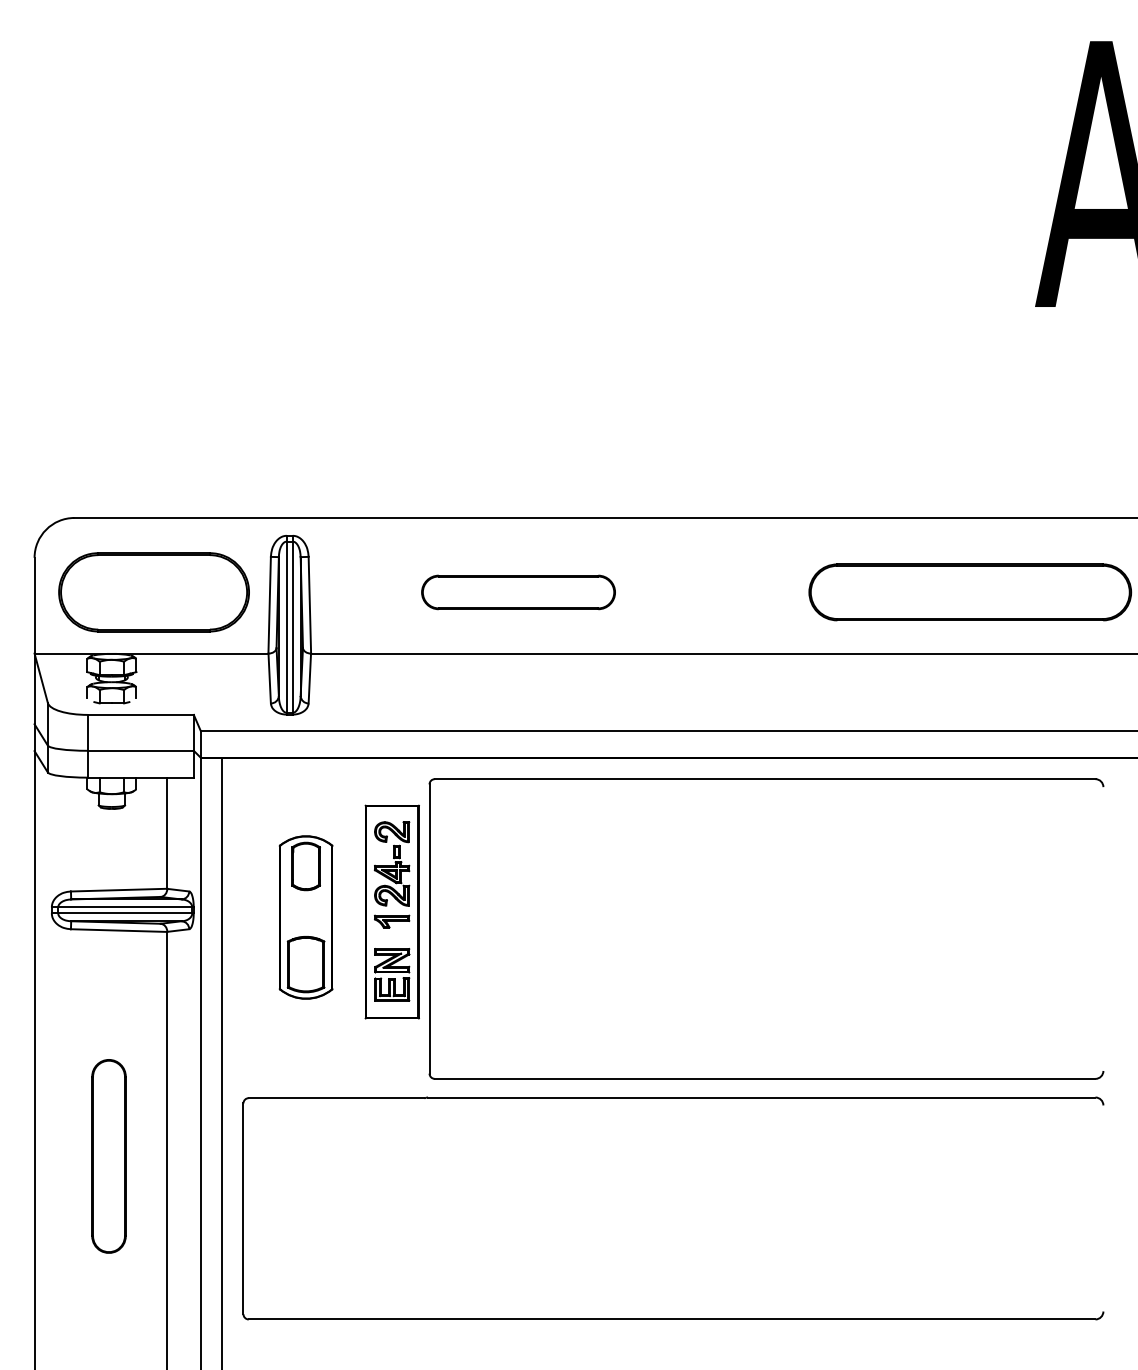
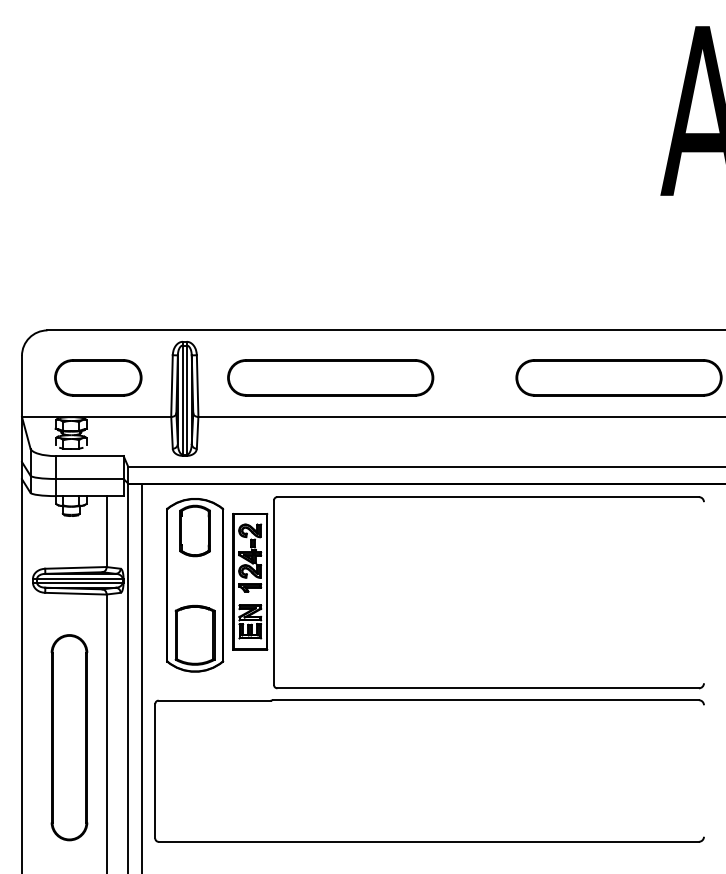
part: (154, 591) -> (98, 377), size x0.71
part: (518, 591) -> (330, 377), size x1.67
part: (306, 917) -> (195, 585), size x1.67
part: (109, 1155) -> (69, 737), size x1.67

